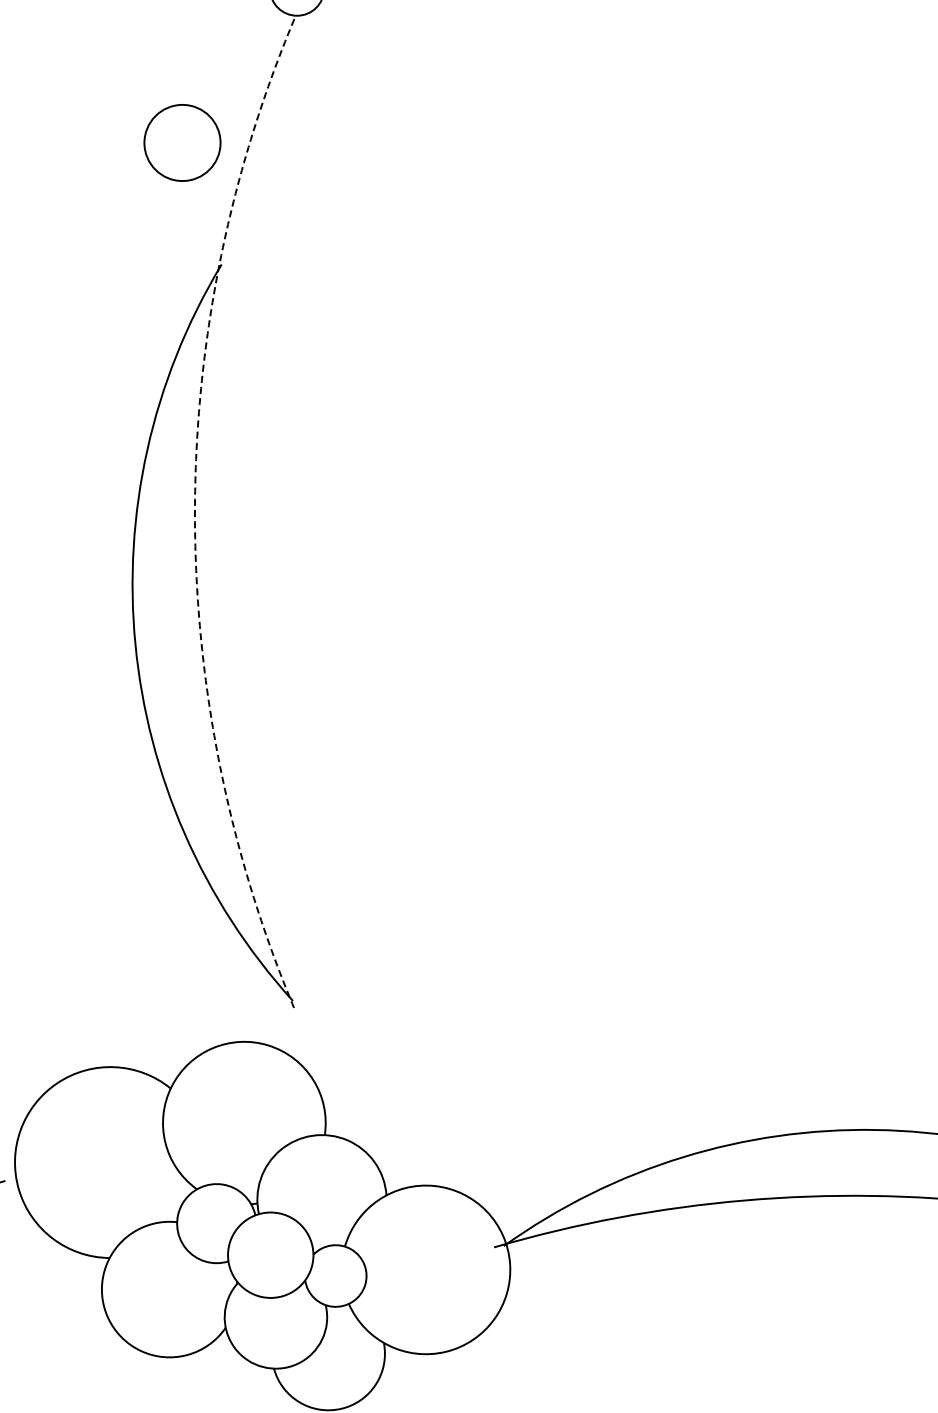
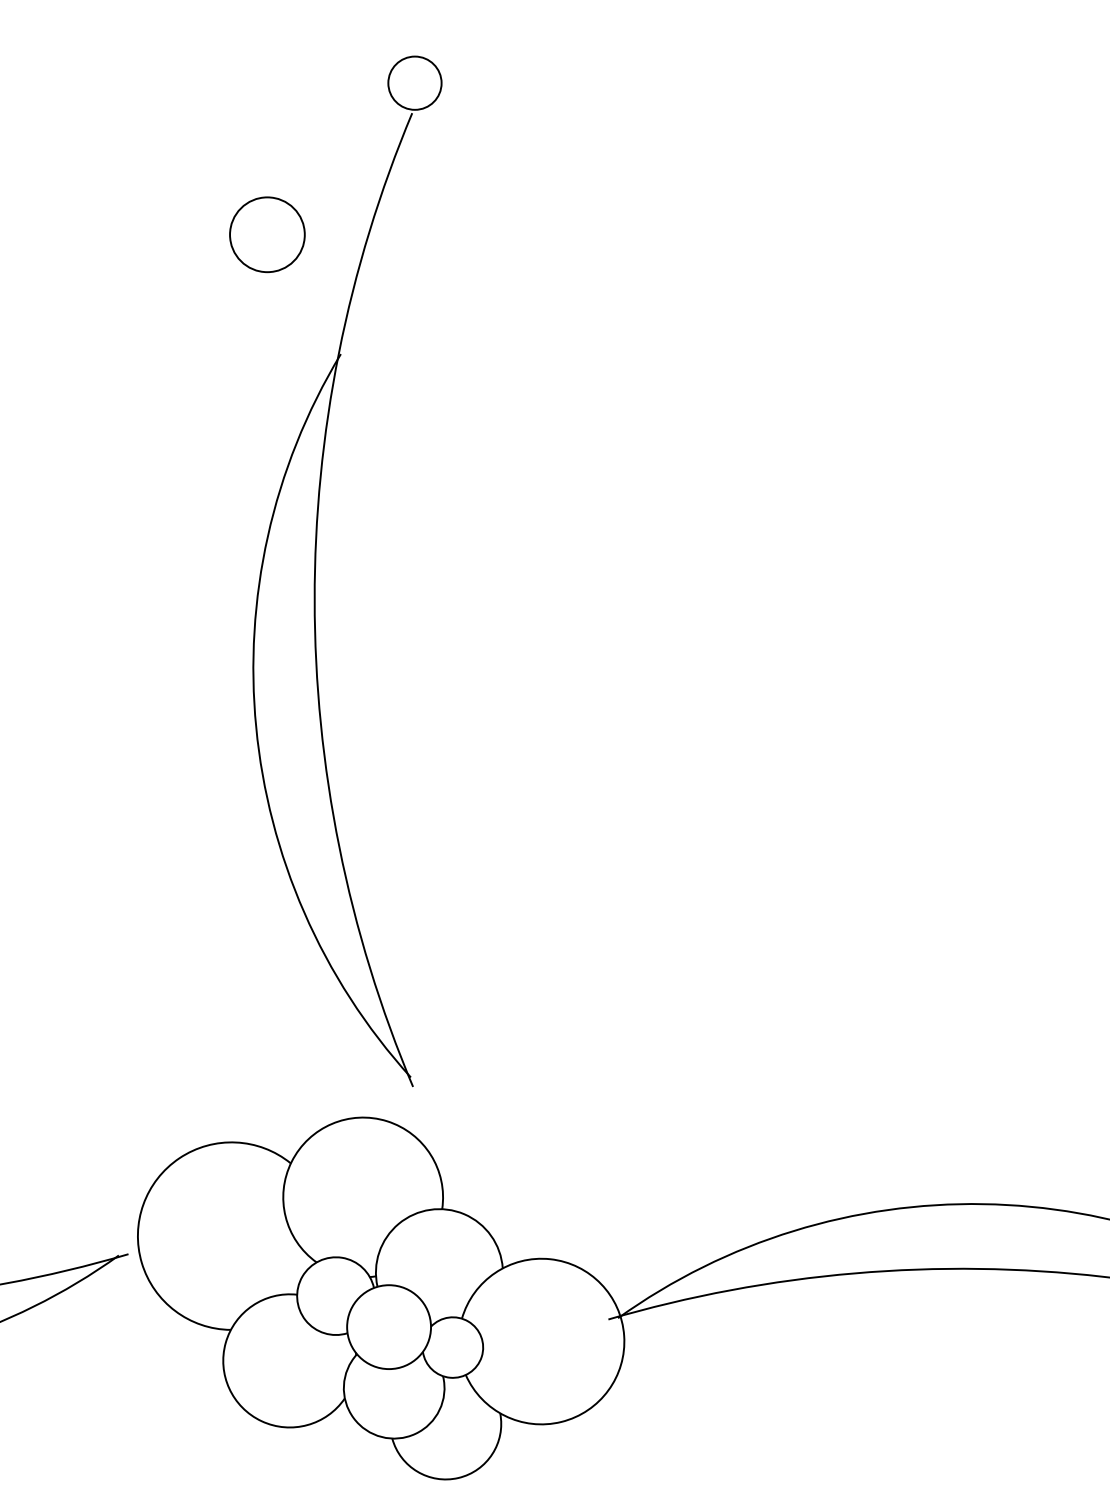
circle: (182, 142) -> (267, 234), moved
arc: (194, 515) -> (314, 600), dashed -> solid

